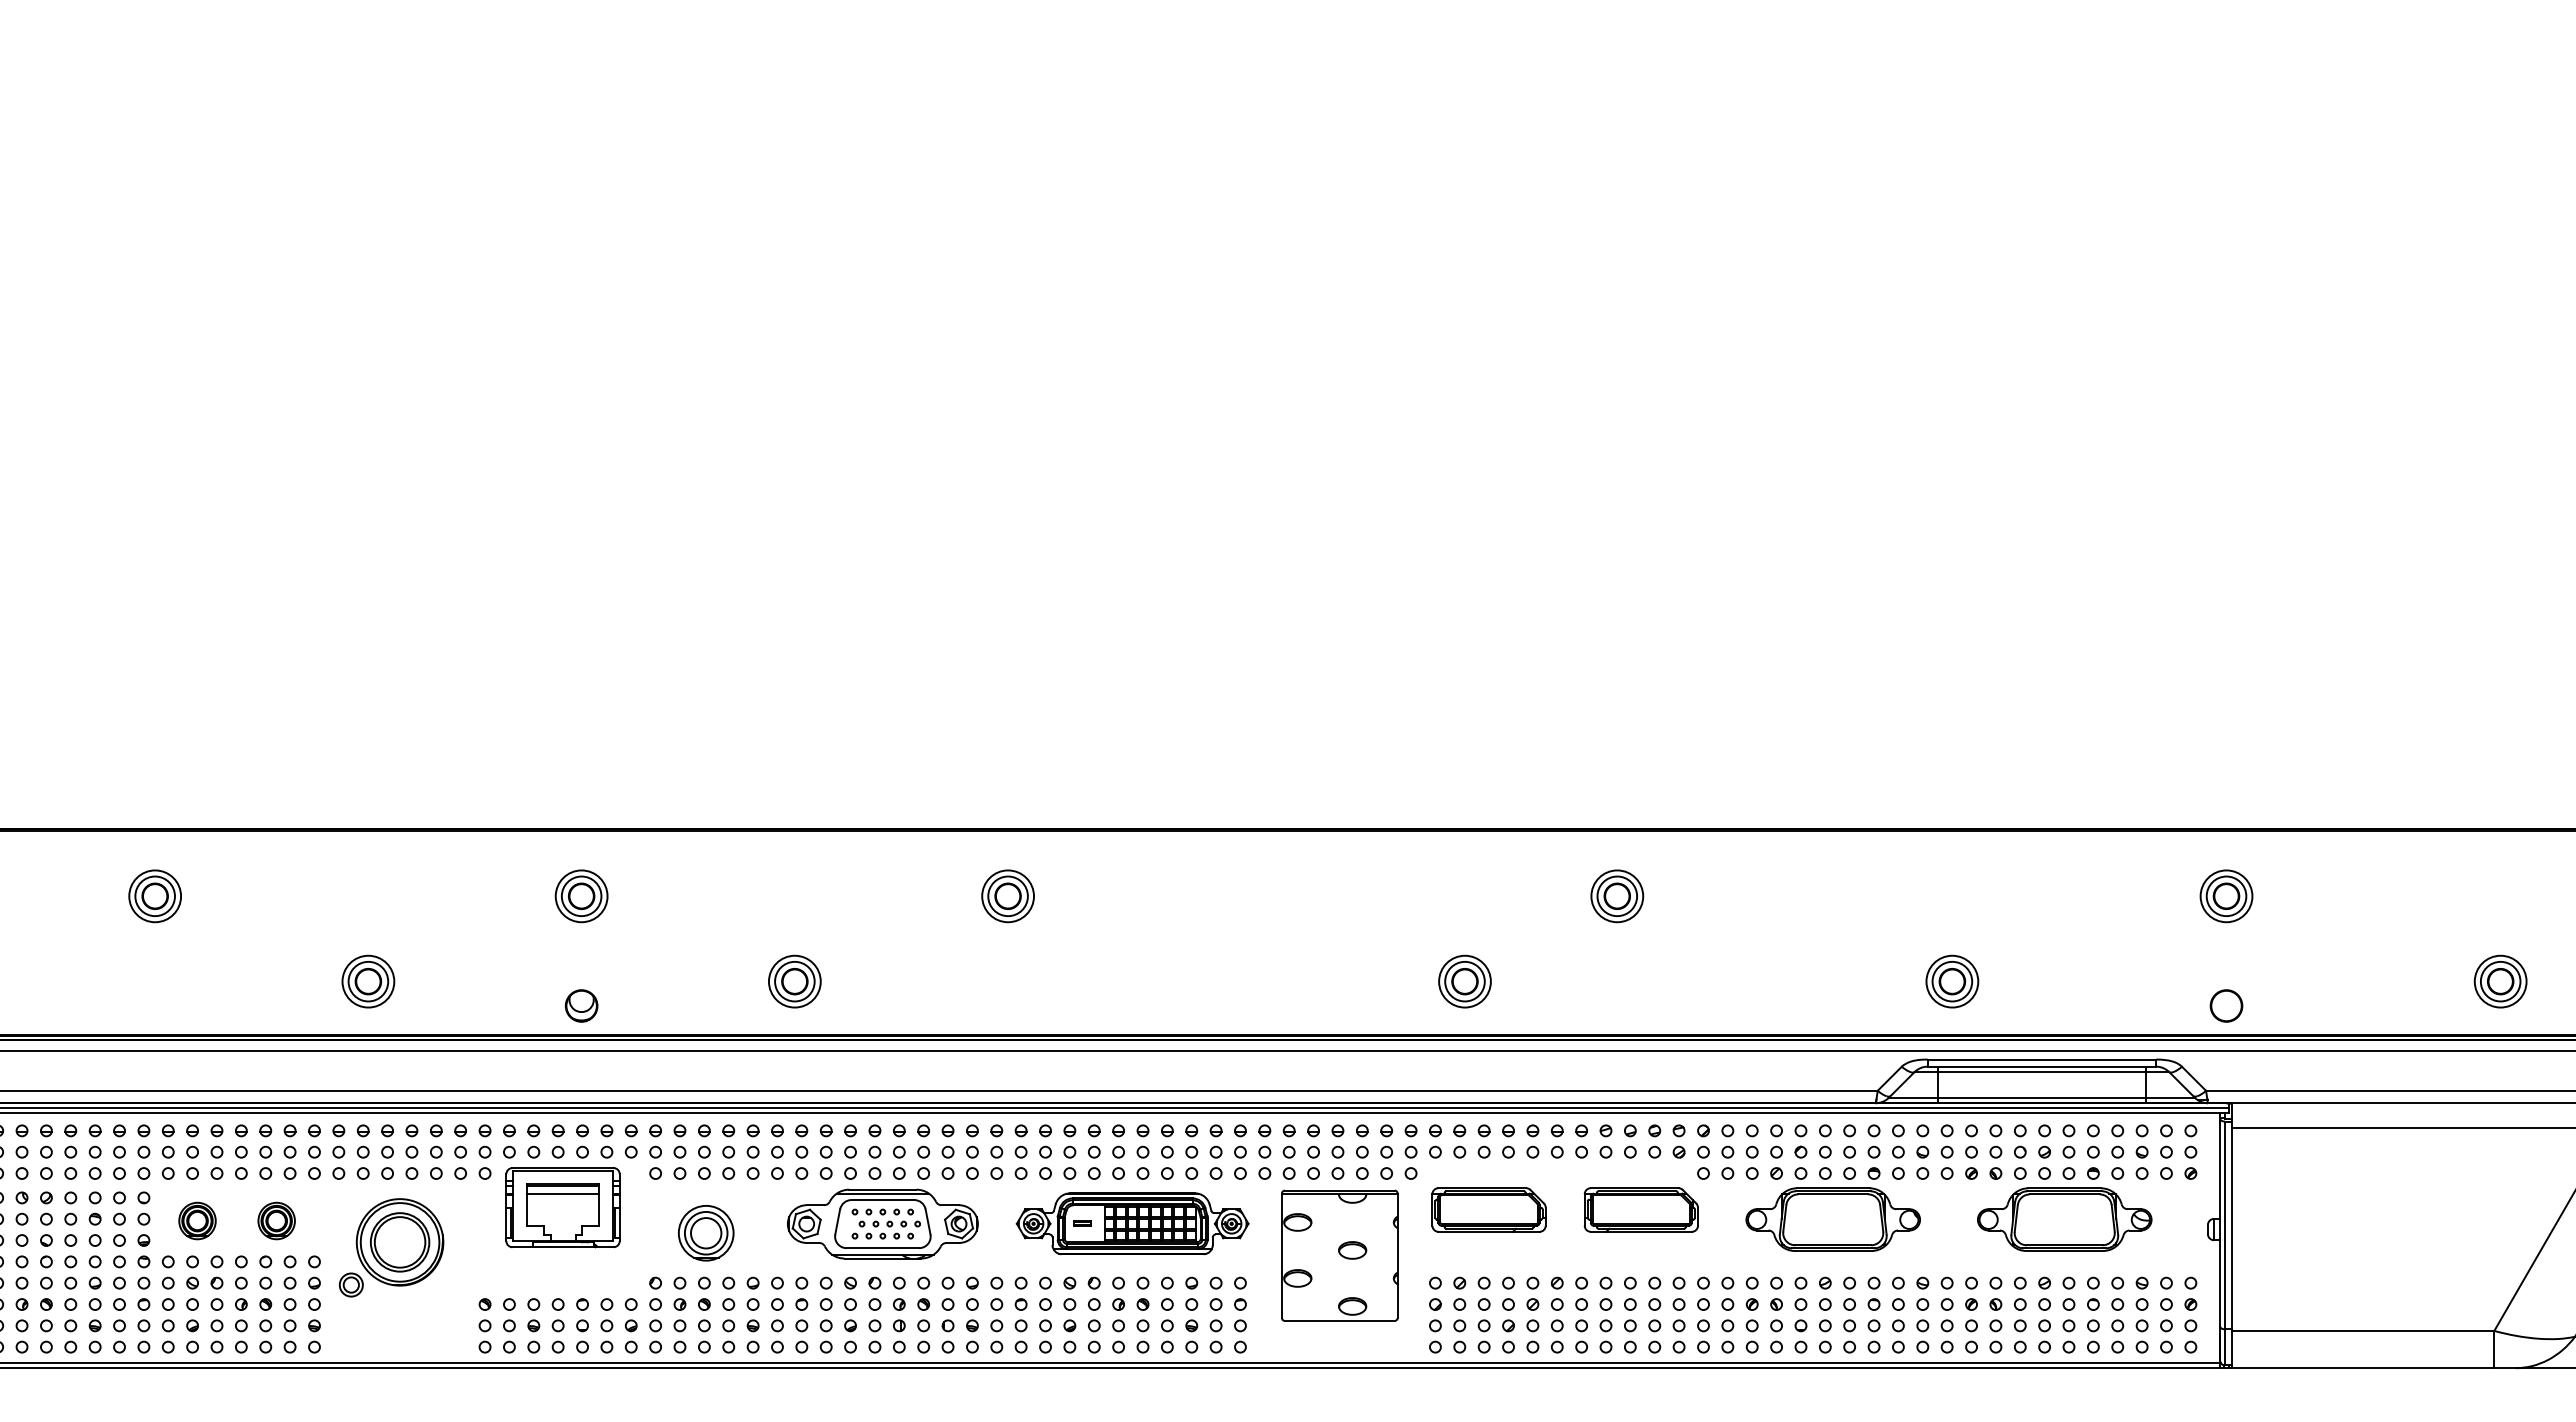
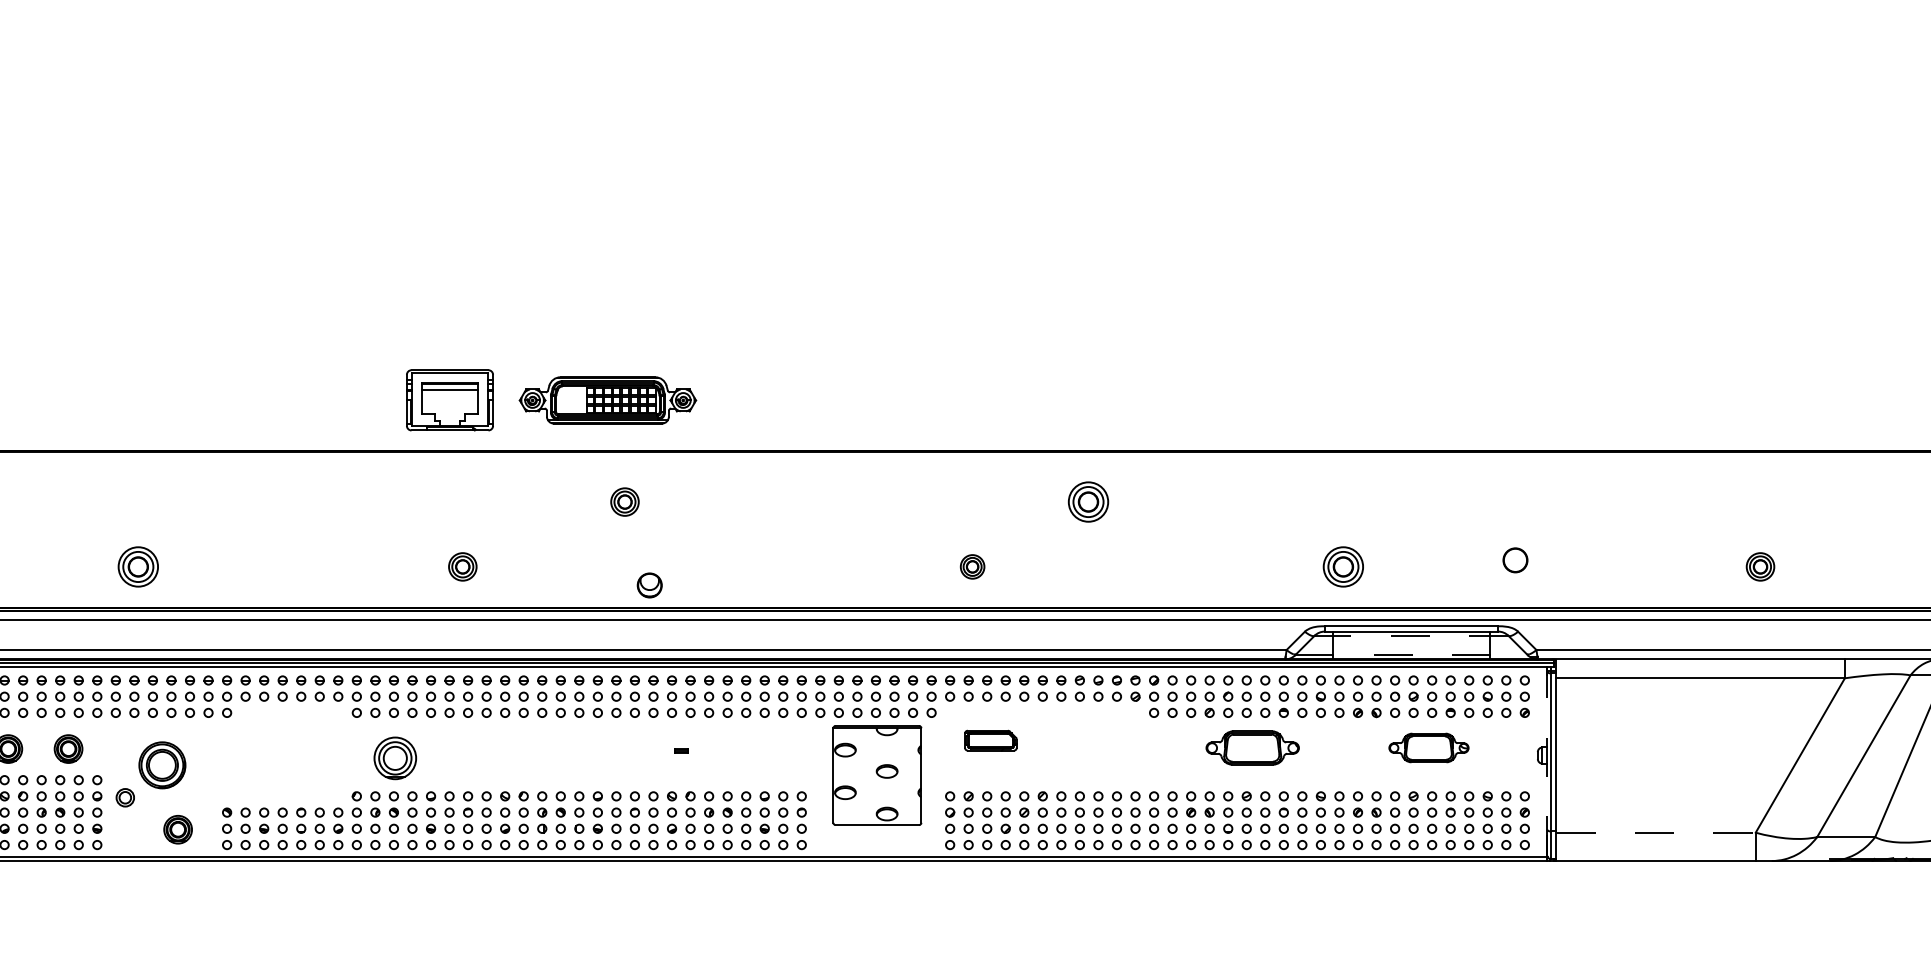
part: (581, 896) -> (300, 502), removed
part: (1007, 896) -> (624, 502), size x0.7
part: (2226, 896) -> (1551, 502), removed
part: (794, 981) -> (462, 566), size x0.7
part: (1464, 981) -> (972, 566), size x0.6
part: (2500, 981) -> (1760, 566), size x0.7
part: (581, 1005) -> (649, 585), moved
part: (2226, 1005) -> (1515, 560), moved
line: (2041, 1071) -> (1411, 635), solid -> dashed
line: (2042, 1097) -> (1411, 655), solid -> dashed
part: (562, 1207) -> (449, 400), moved
part: (1488, 1209) -> (990, 740), size x0.6
part: (1640, 1209) -> (1106, 740), removed
part: (1832, 1219) -> (1252, 747), size x0.7
part: (2064, 1219) -> (1428, 747), size x0.6
part: (882, 1223) -> (529, 750), removed
part: (1132, 1223) -> (607, 400), moved
line: (2220, 1236) -> (1547, 760), solid -> dashed
part: (399, 1242) -> (161, 765), size x0.7
part: (420, 1326) -> (177, 829), added
line: (2363, 1330) -> (1656, 832), solid -> dashed

